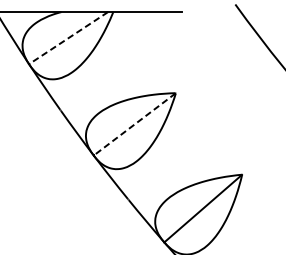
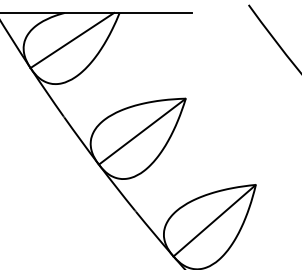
line: (68, 38) -> (72, 40), dashed -> solid
line: (134, 125) -> (141, 132), dashed -> solid

